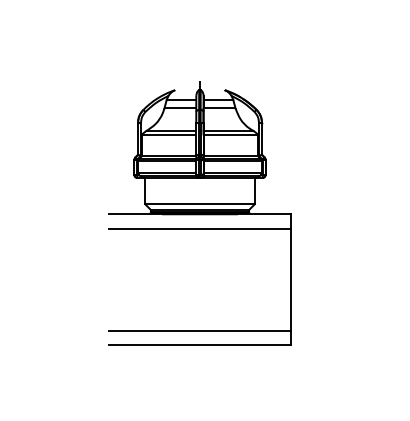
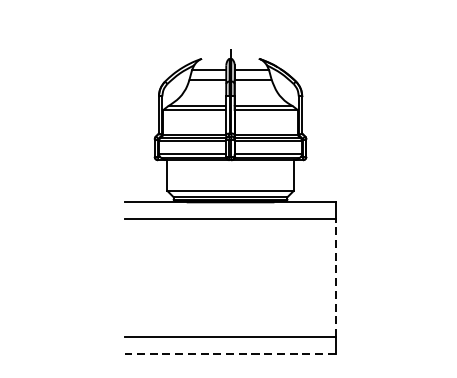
line: (291, 279) -> (336, 277), solid -> dashed
line: (199, 345) -> (229, 354), solid -> dashed

